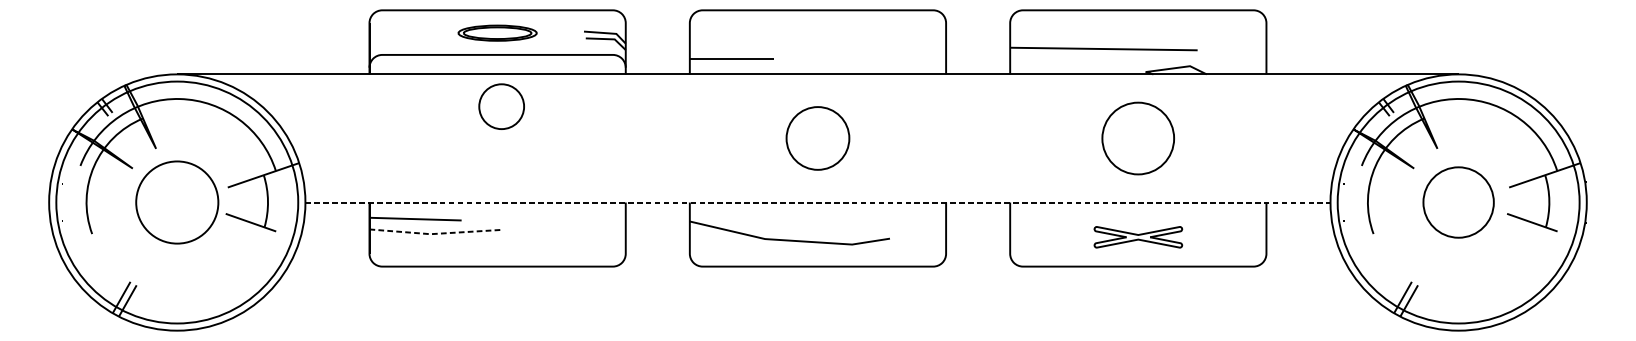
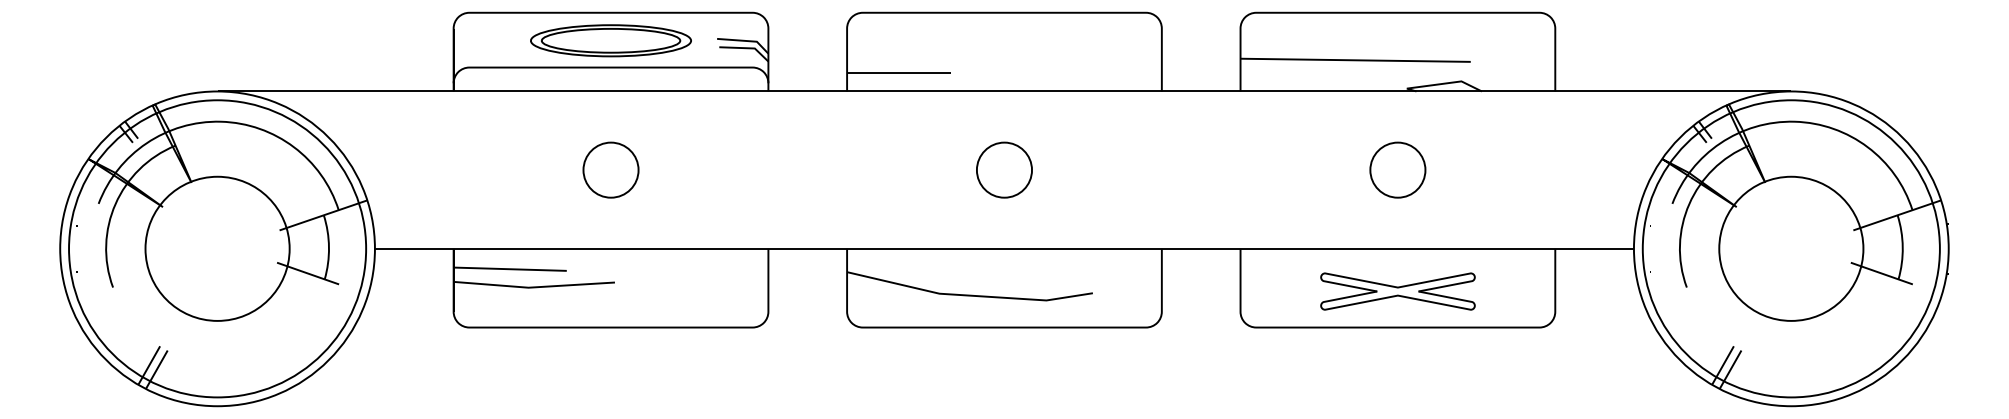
part: (497, 32) -> (610, 40), size x1.67
circle: (501, 106) -> (610, 169), moved
circle: (818, 137) -> (1004, 169), size x0.71
circle: (1137, 137) -> (1397, 169), size x0.62
circle: (177, 202) -> (217, 248), size x1.43
line: (818, 202) -> (1004, 248), dashed -> solid
circle: (1458, 202) -> (1791, 248), size x1.67
line: (434, 234) -> (533, 287), dashed -> solid
part: (1137, 237) -> (1397, 291), size x1.43

